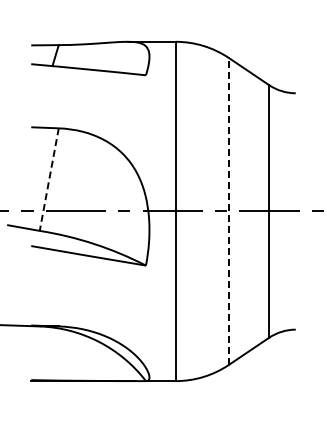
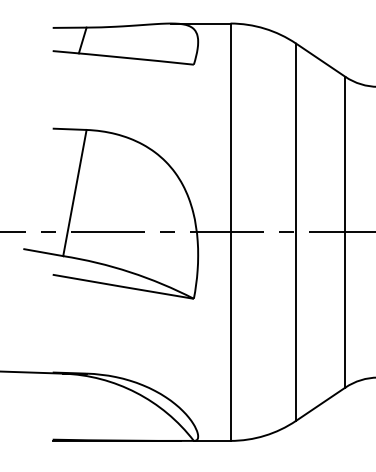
line: (49, 180) -> (75, 194), dashed -> solid
line: (229, 210) -> (296, 231), dashed -> solid

